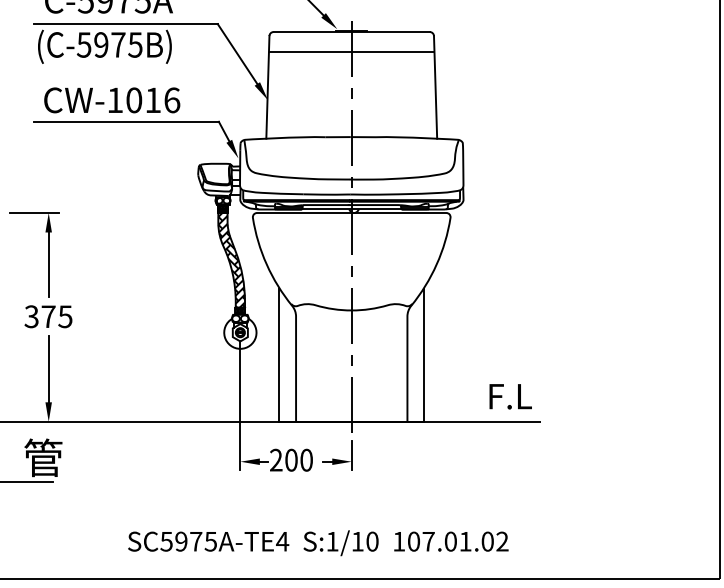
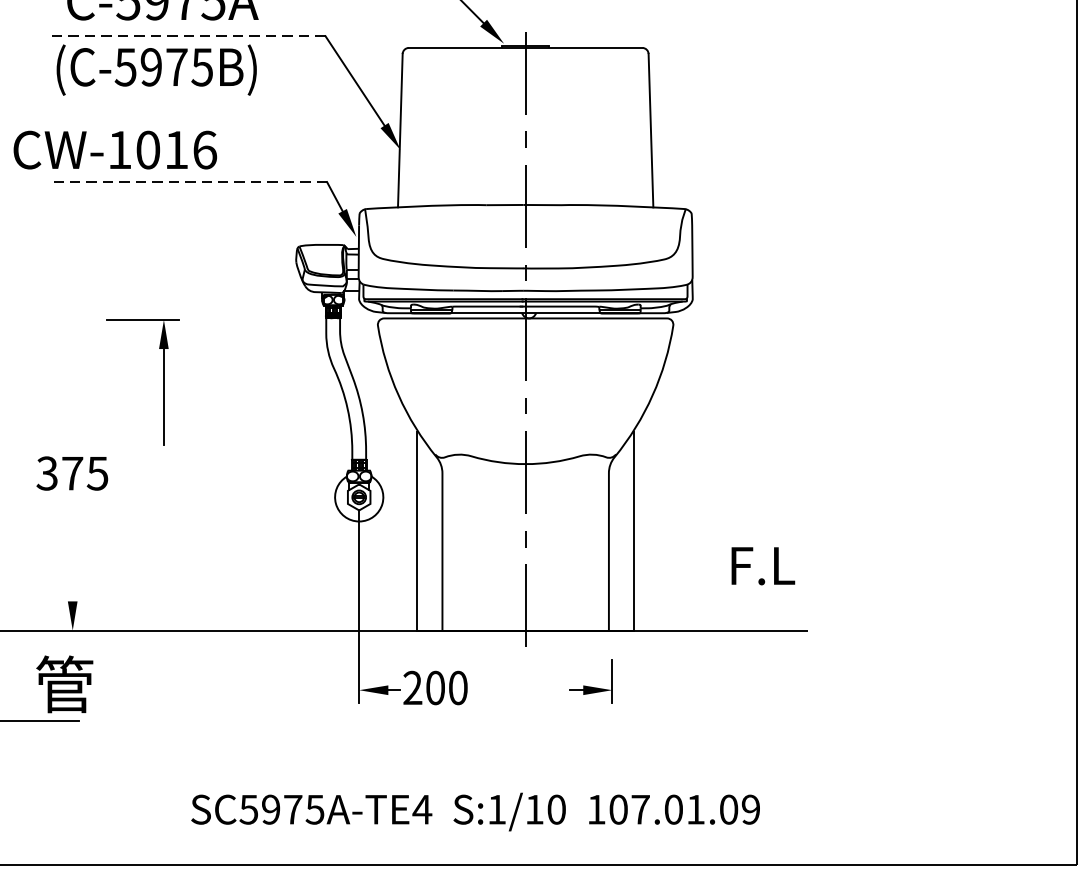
line: (126, 24) -> (188, 36), solid -> dashed
line: (351, 51) -> (525, 77), removed
text: (112, 100) -> (115, 150), moved
line: (126, 121) -> (188, 181), solid -> dashed
part: (48, 254) -> (163, 381), moved
hatch: (231, 259) -> (345, 387), removed
line: (48, 373) -> (72, 558), removed
text: (510, 396) -> (762, 565), moved
part: (337, 455) -> (591, 680), moved
text: (502, 541) -> (751, 809), 107.01.02 -> 107.01.09

